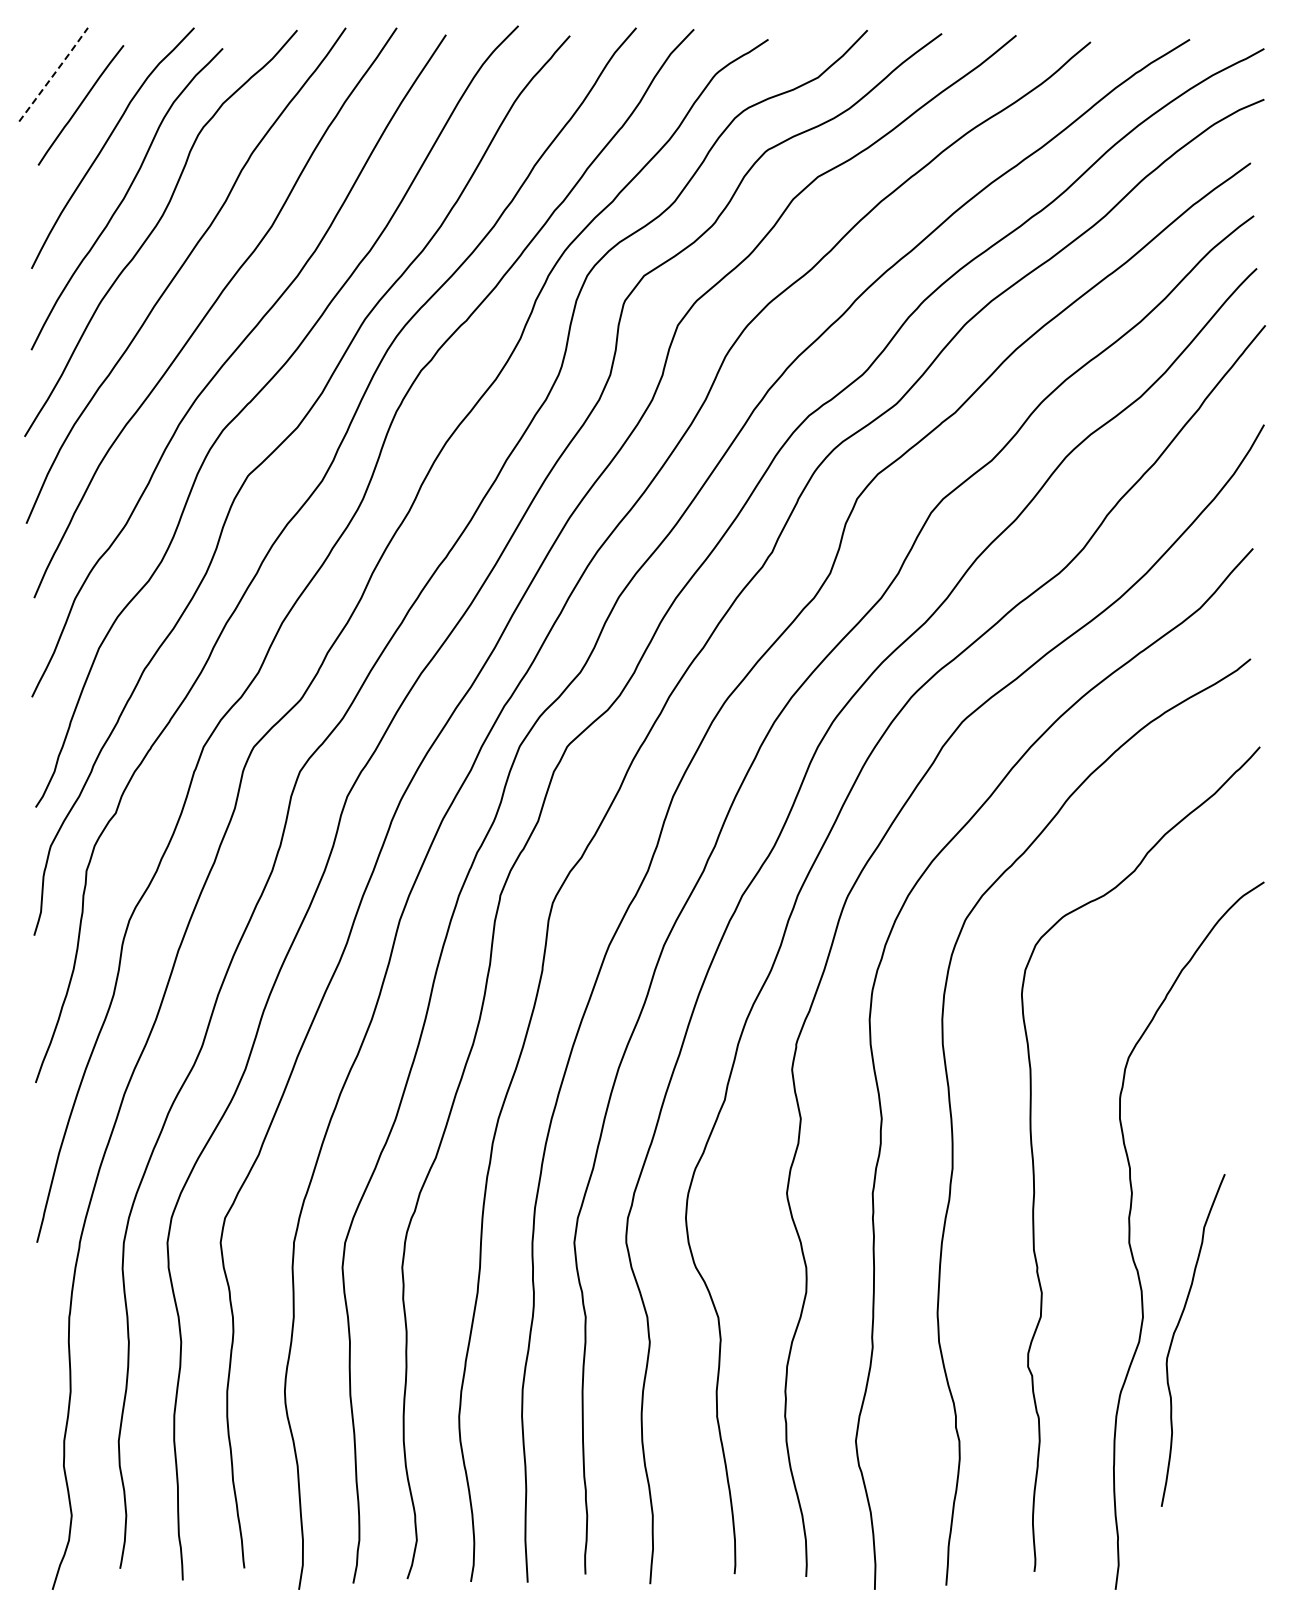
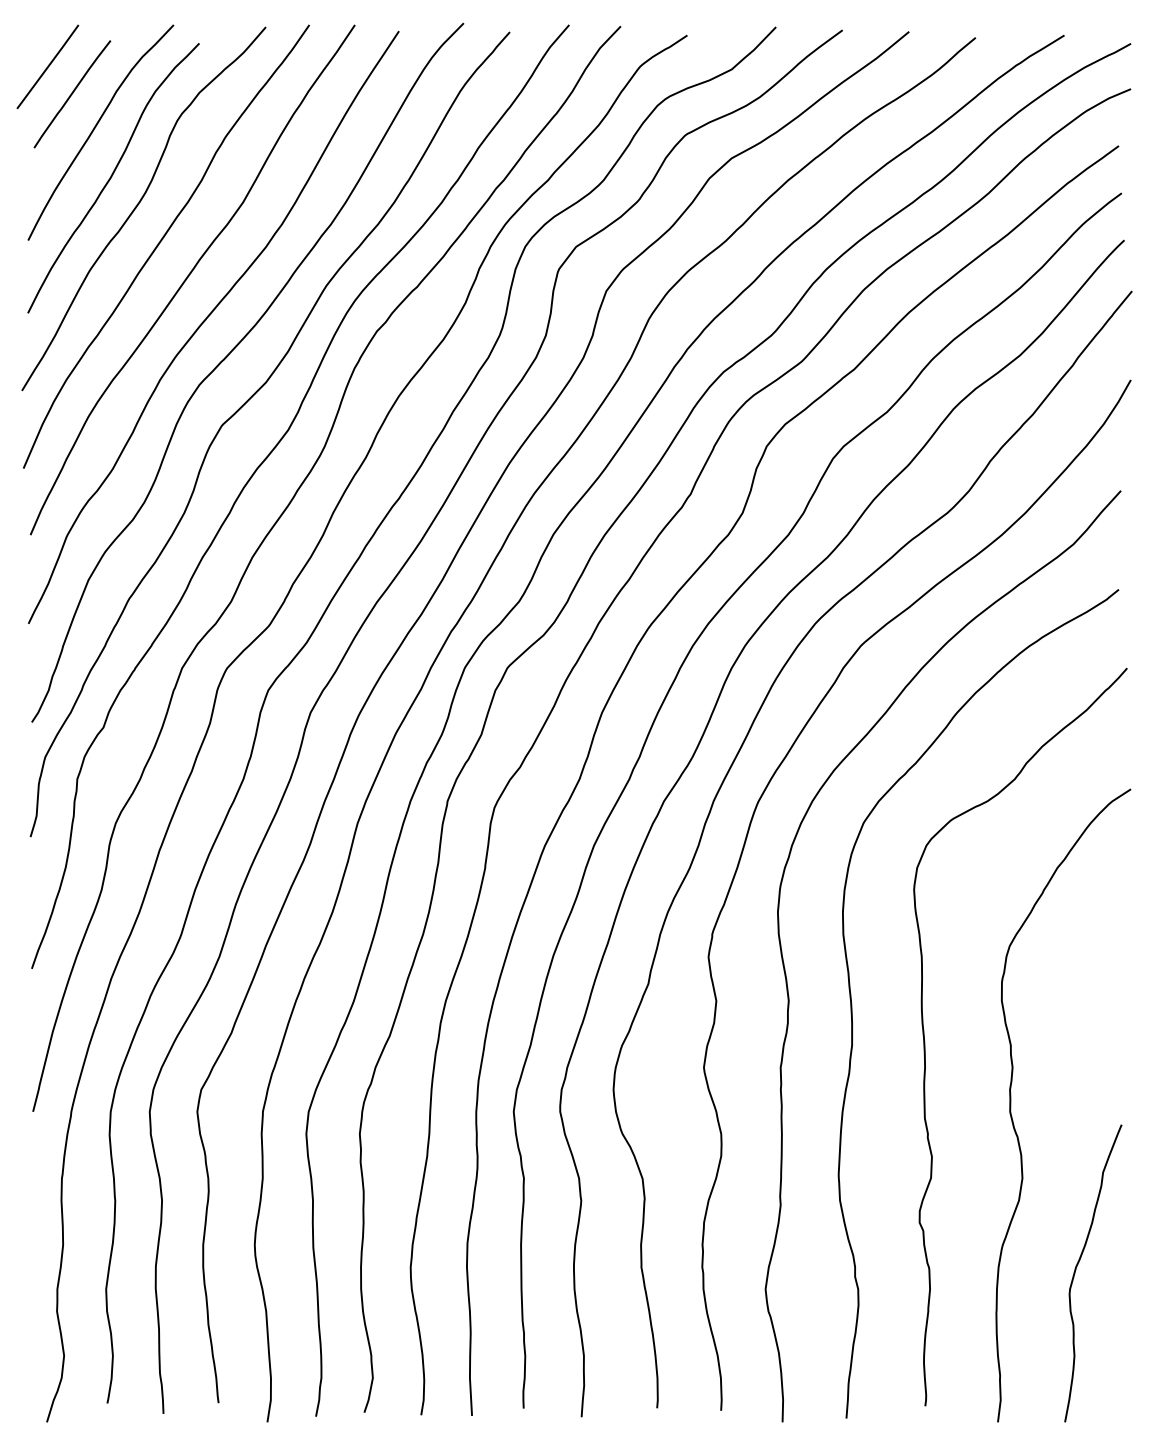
line: (54, 74) -> (48, 66), dashed -> solid
curve: (1174, 1336) -> (1076, 1269), moved

